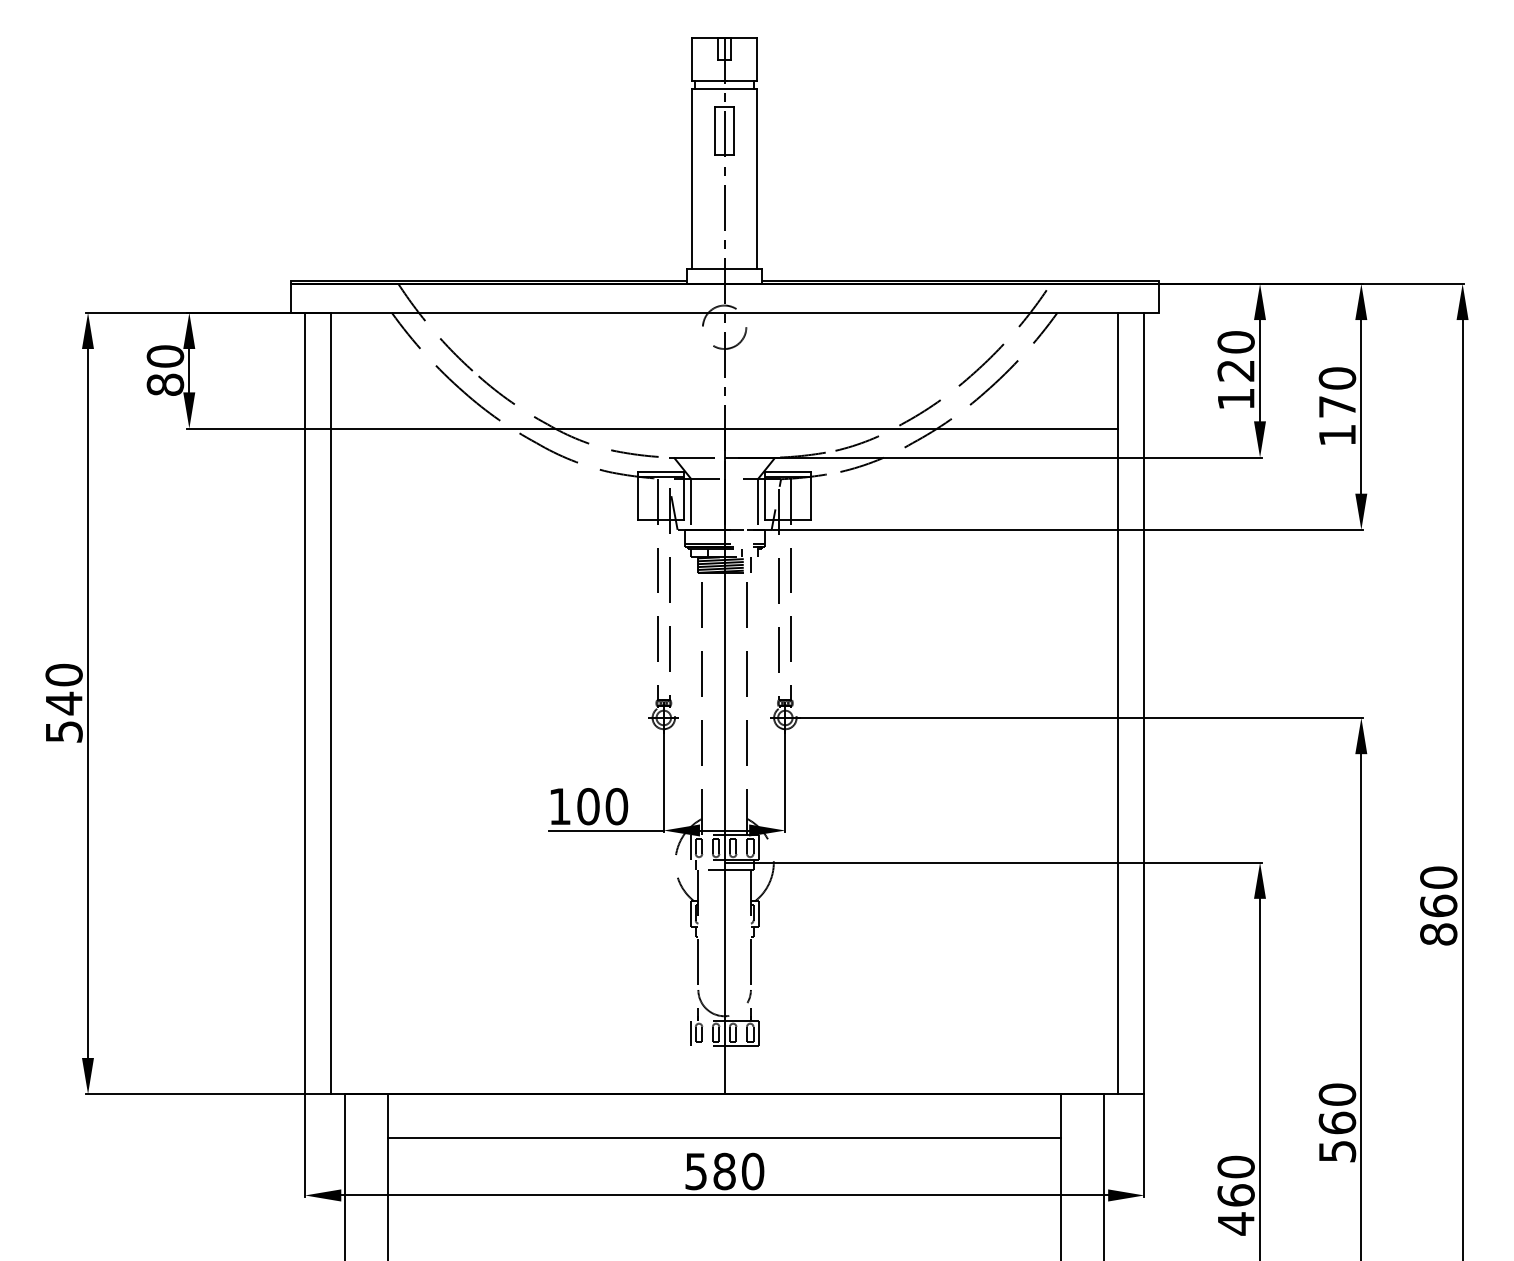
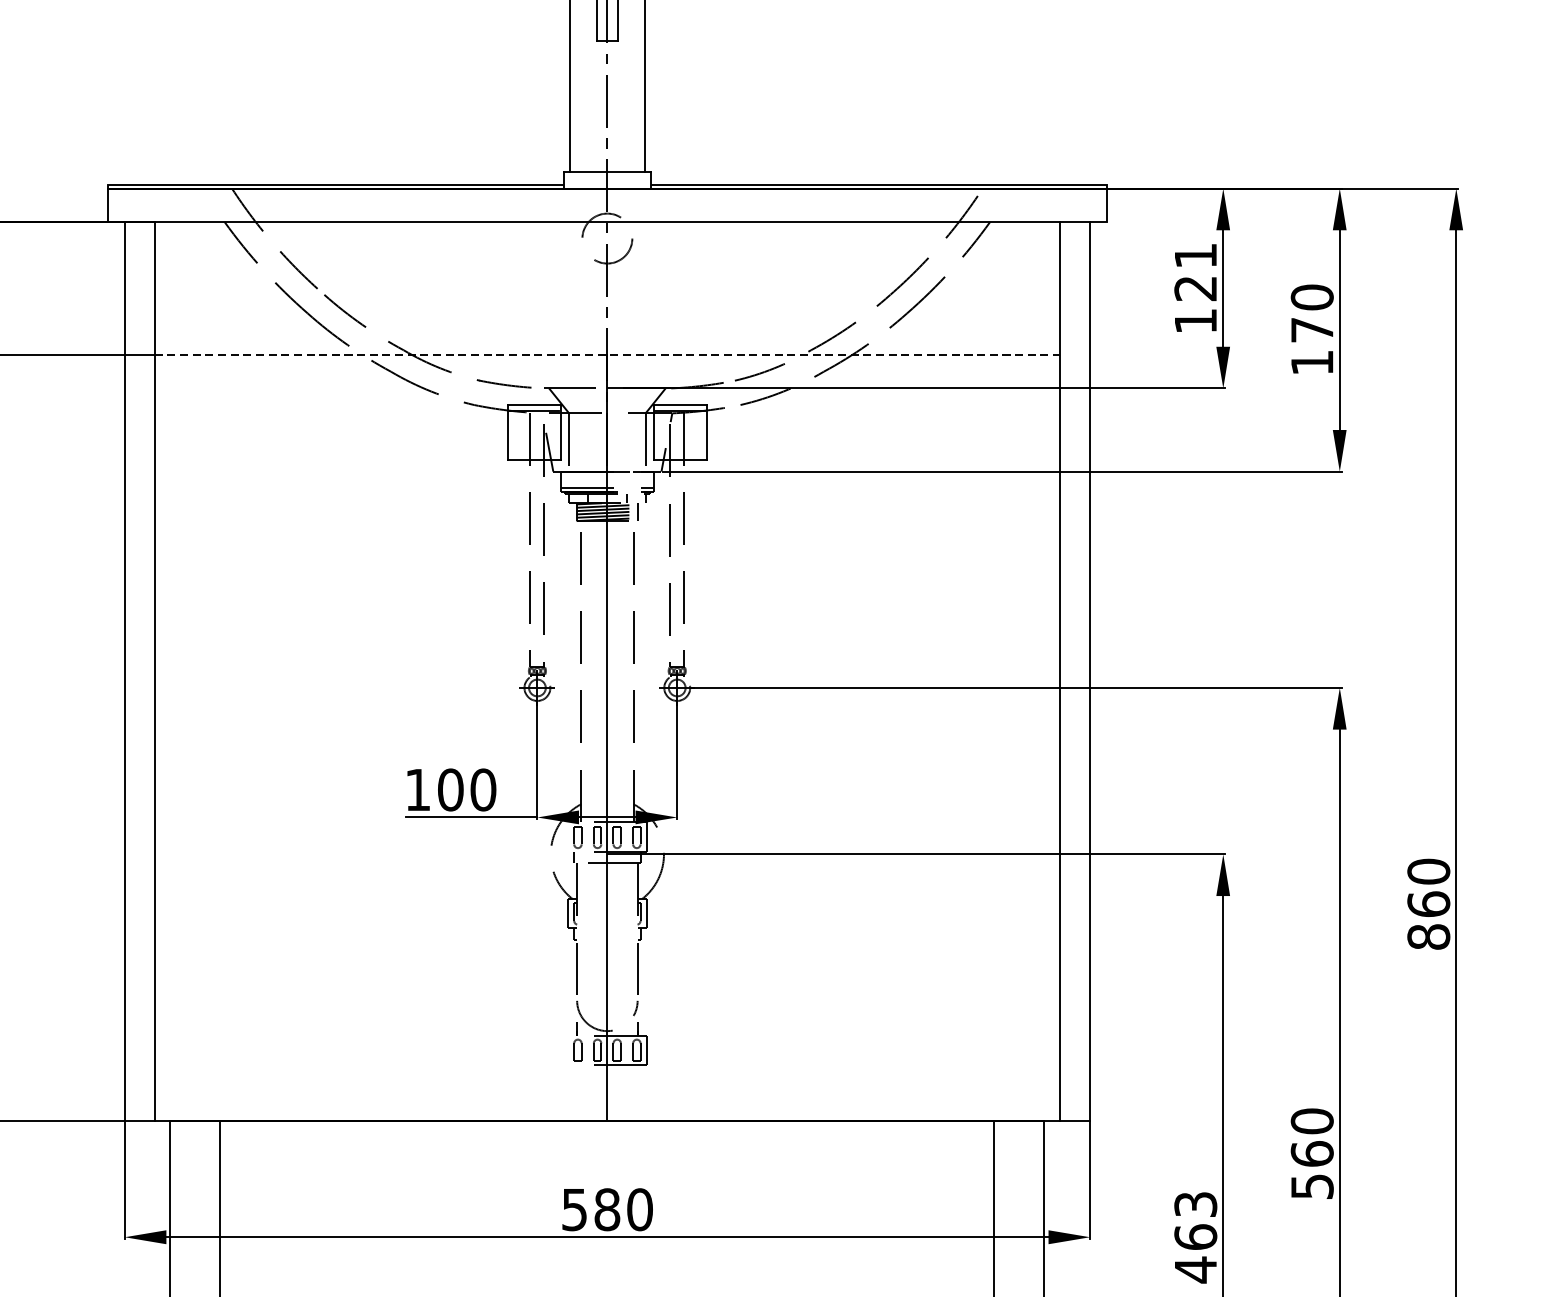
text: (1235, 342) -> (1195, 256), 120 -> 121
line: (724, 428) -> (607, 355), solid -> dashed
line: (690, 847) -> (568, 836), removed
line: (690, 1033) -> (568, 1050), removed
line: (724, 1137) -> (607, 1170), removed
text: (1235, 1166) -> (1195, 1203), 460 -> 463

